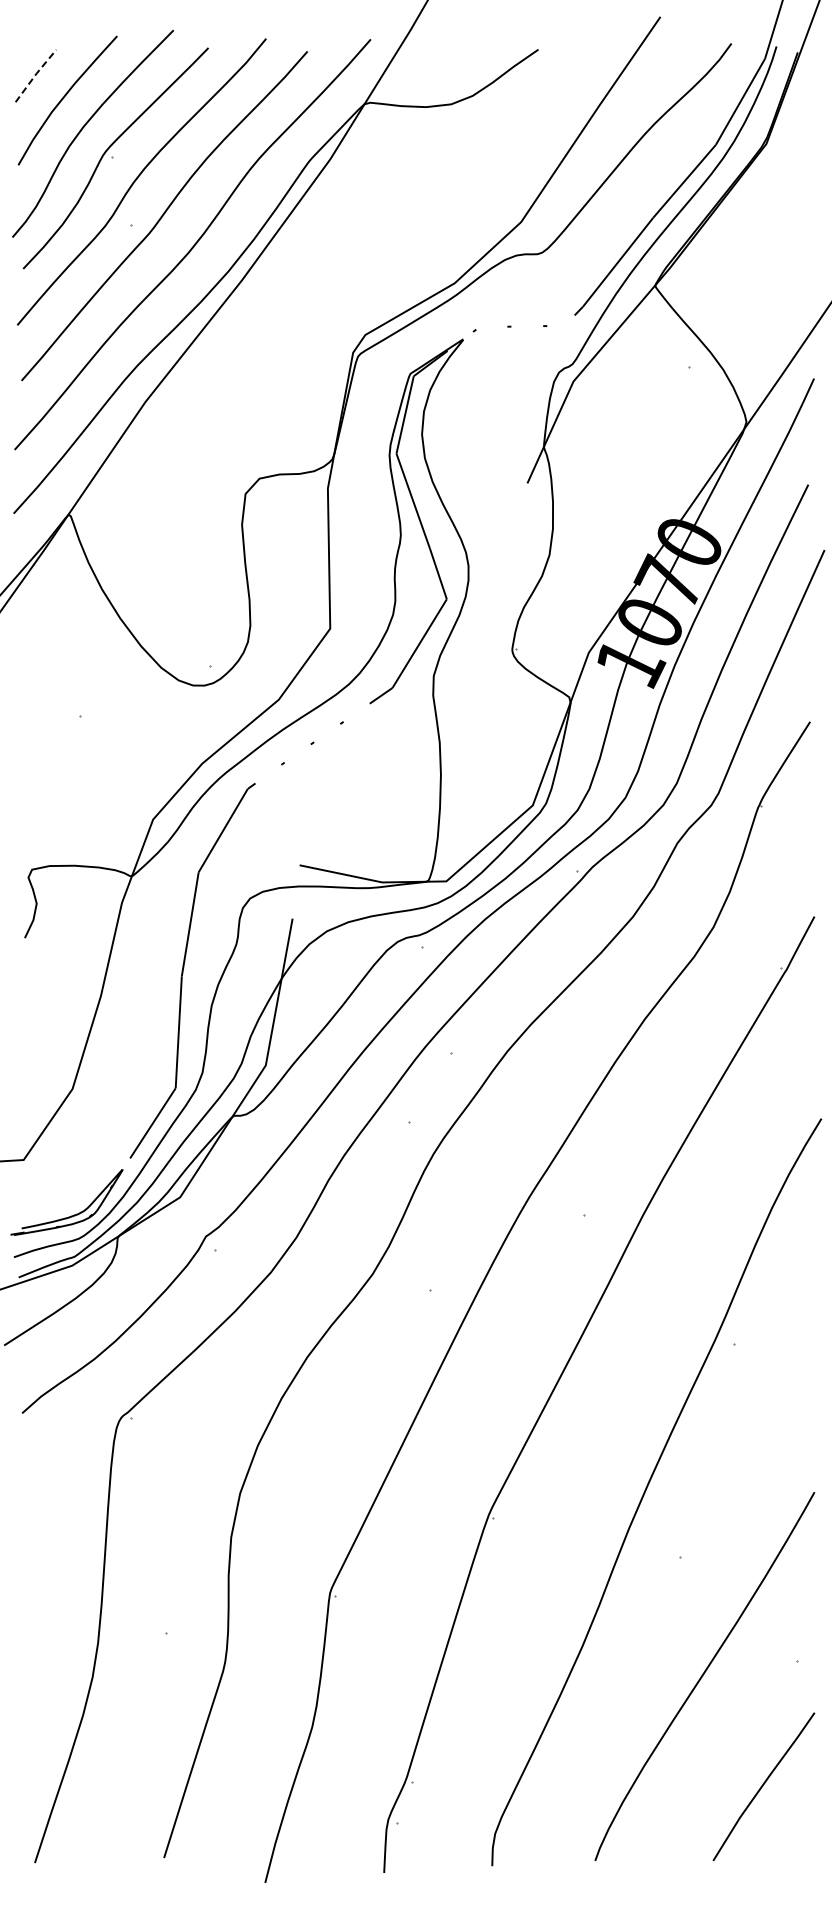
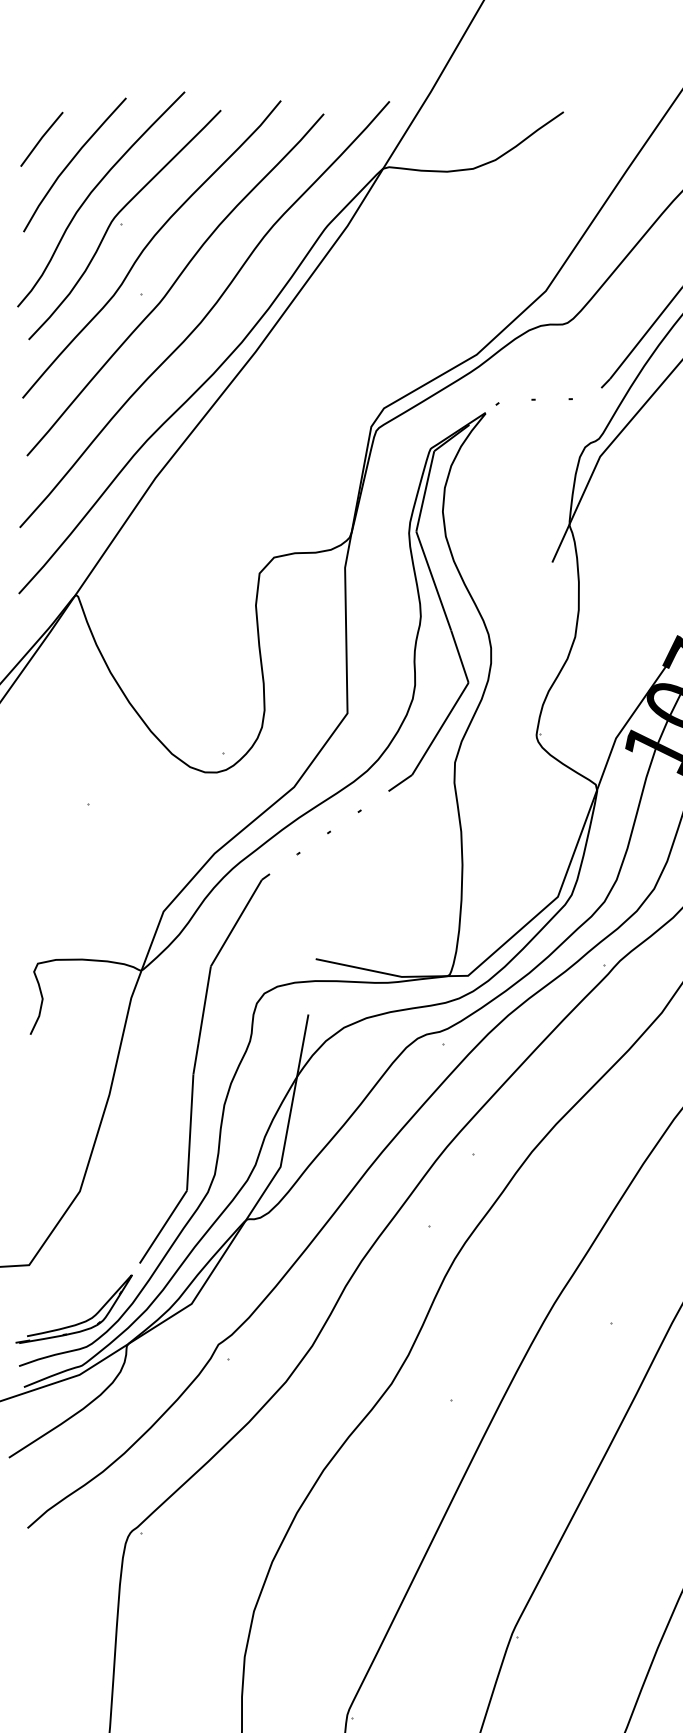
line: (35, 74) -> (41, 137), dashed -> solid

